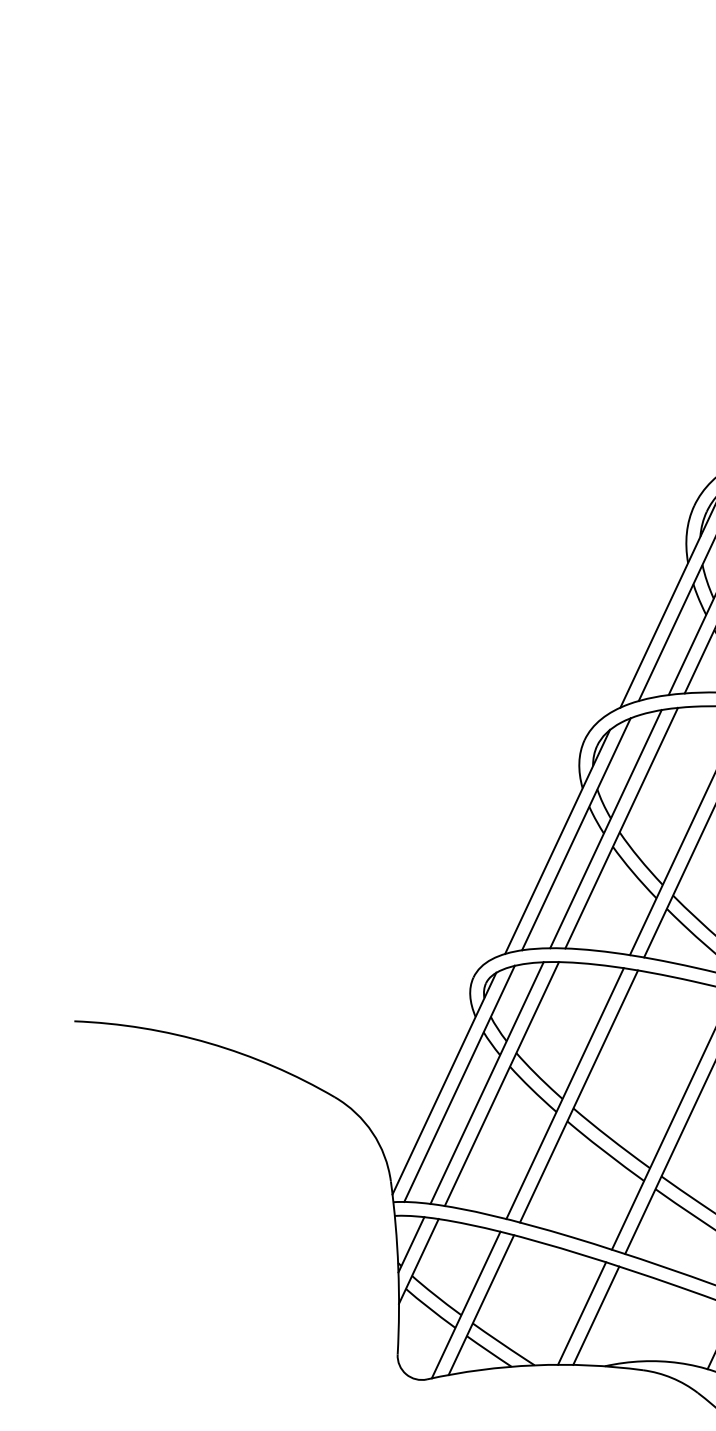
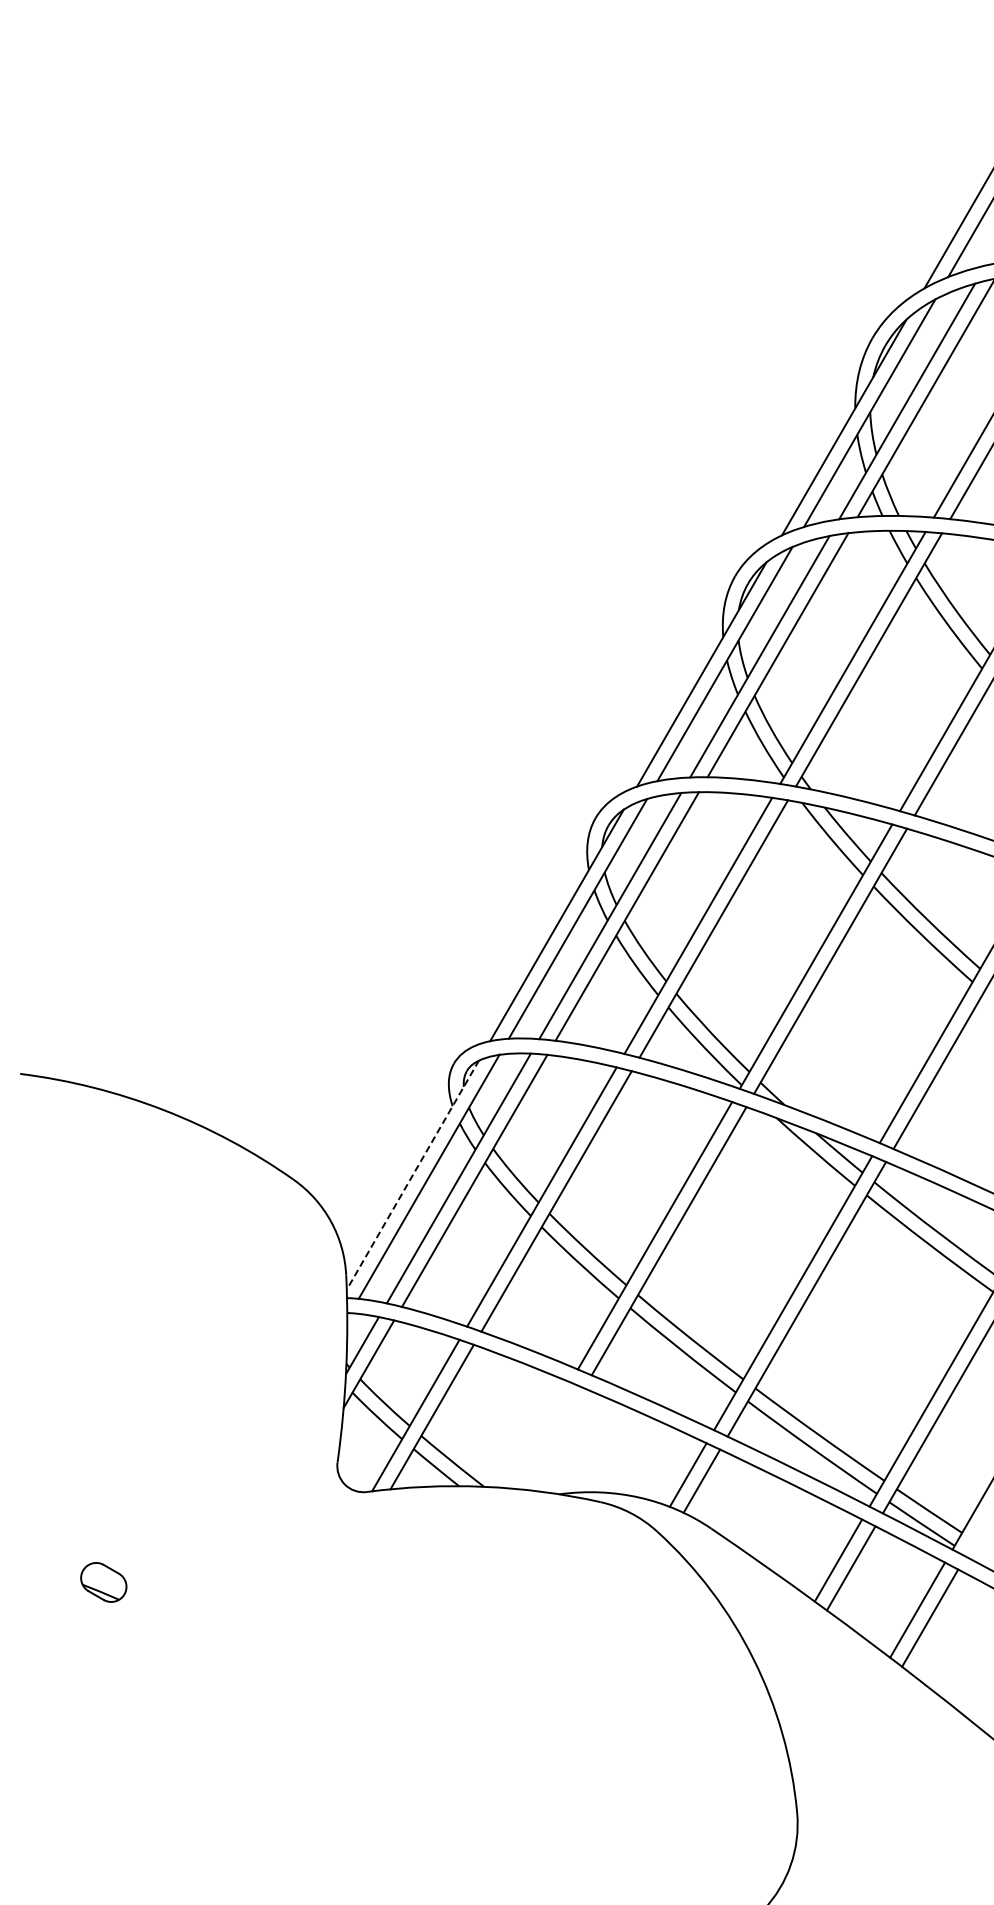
line: (444, 1083) -> (412, 1175), solid -> dashed
line: (581, 1313) -> (539, 1435), removed
line: (595, 1315) -> (554, 1438), removed

